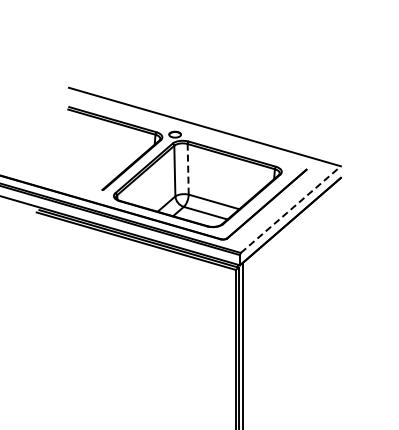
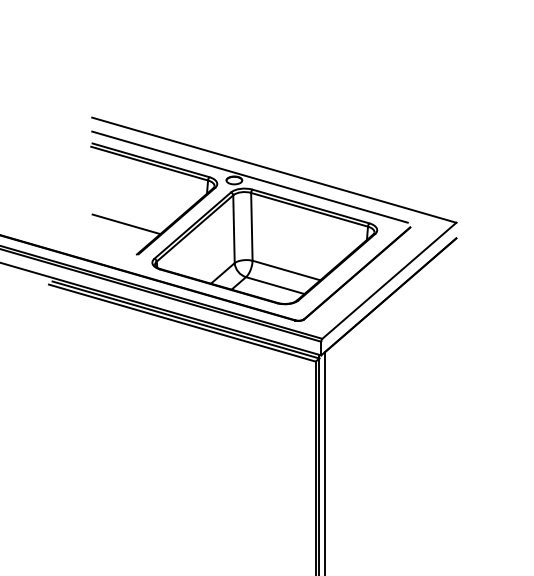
line: (186, 132) -> (249, 177), added
line: (94, 167) -> (126, 224), added
line: (188, 168) -> (252, 225), dashed -> solid
line: (291, 209) -> (390, 280), dashed -> solid

